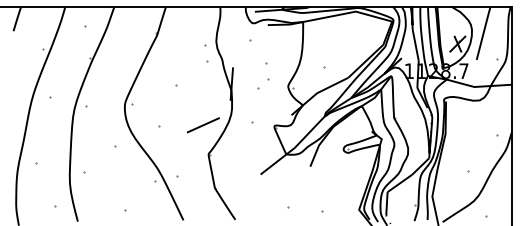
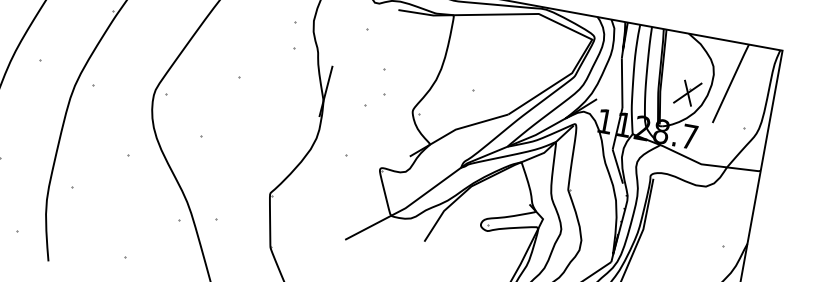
line: (203, 125) -> (270, 147), removed

